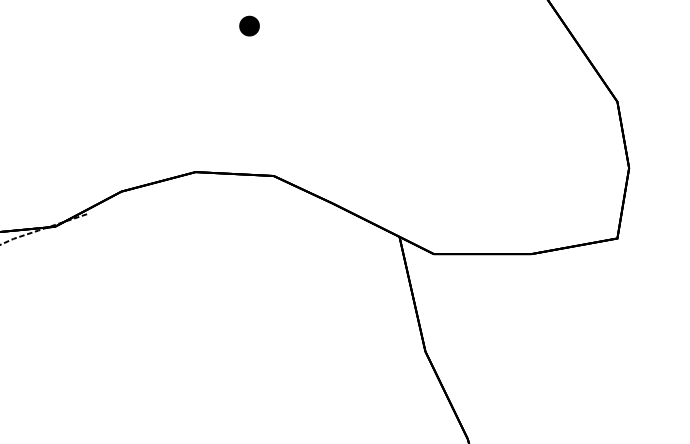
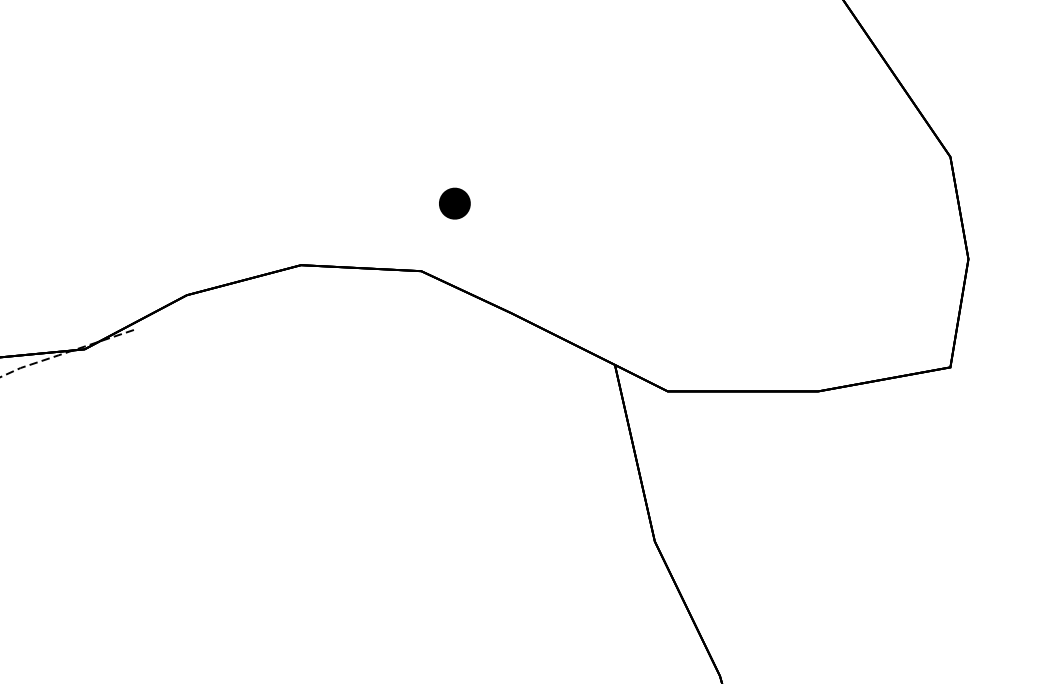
part: (249, 25) -> (454, 202), moved

